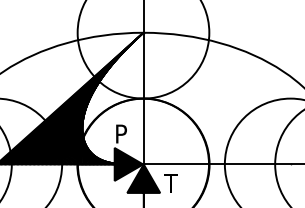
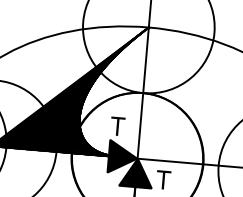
text: (120, 133) -> (117, 125), P -> T

